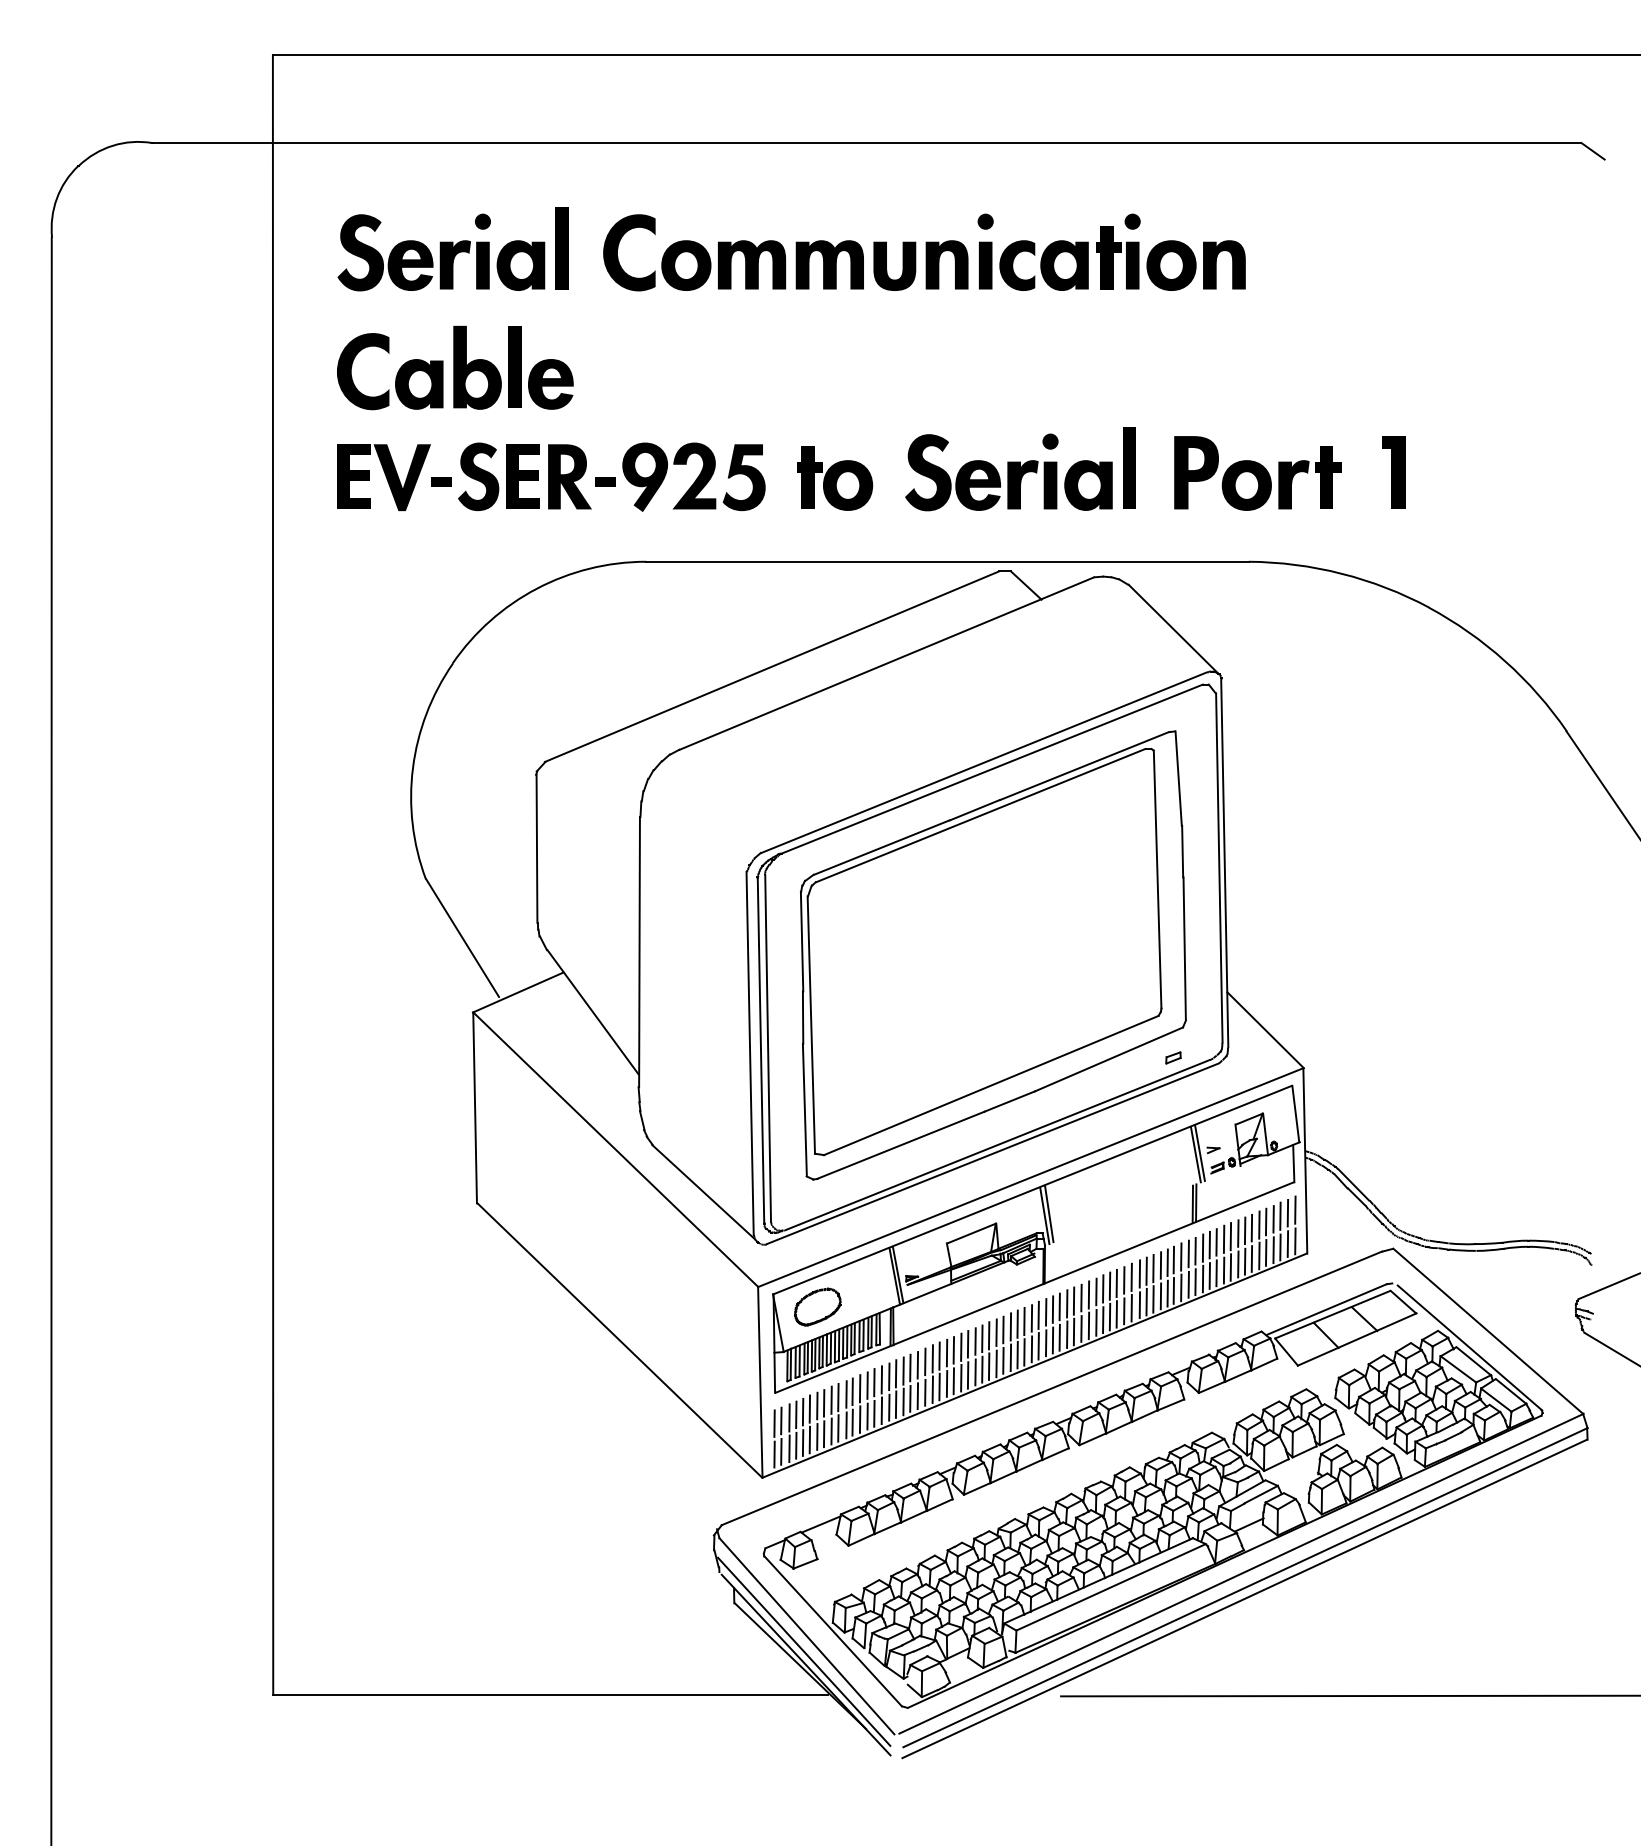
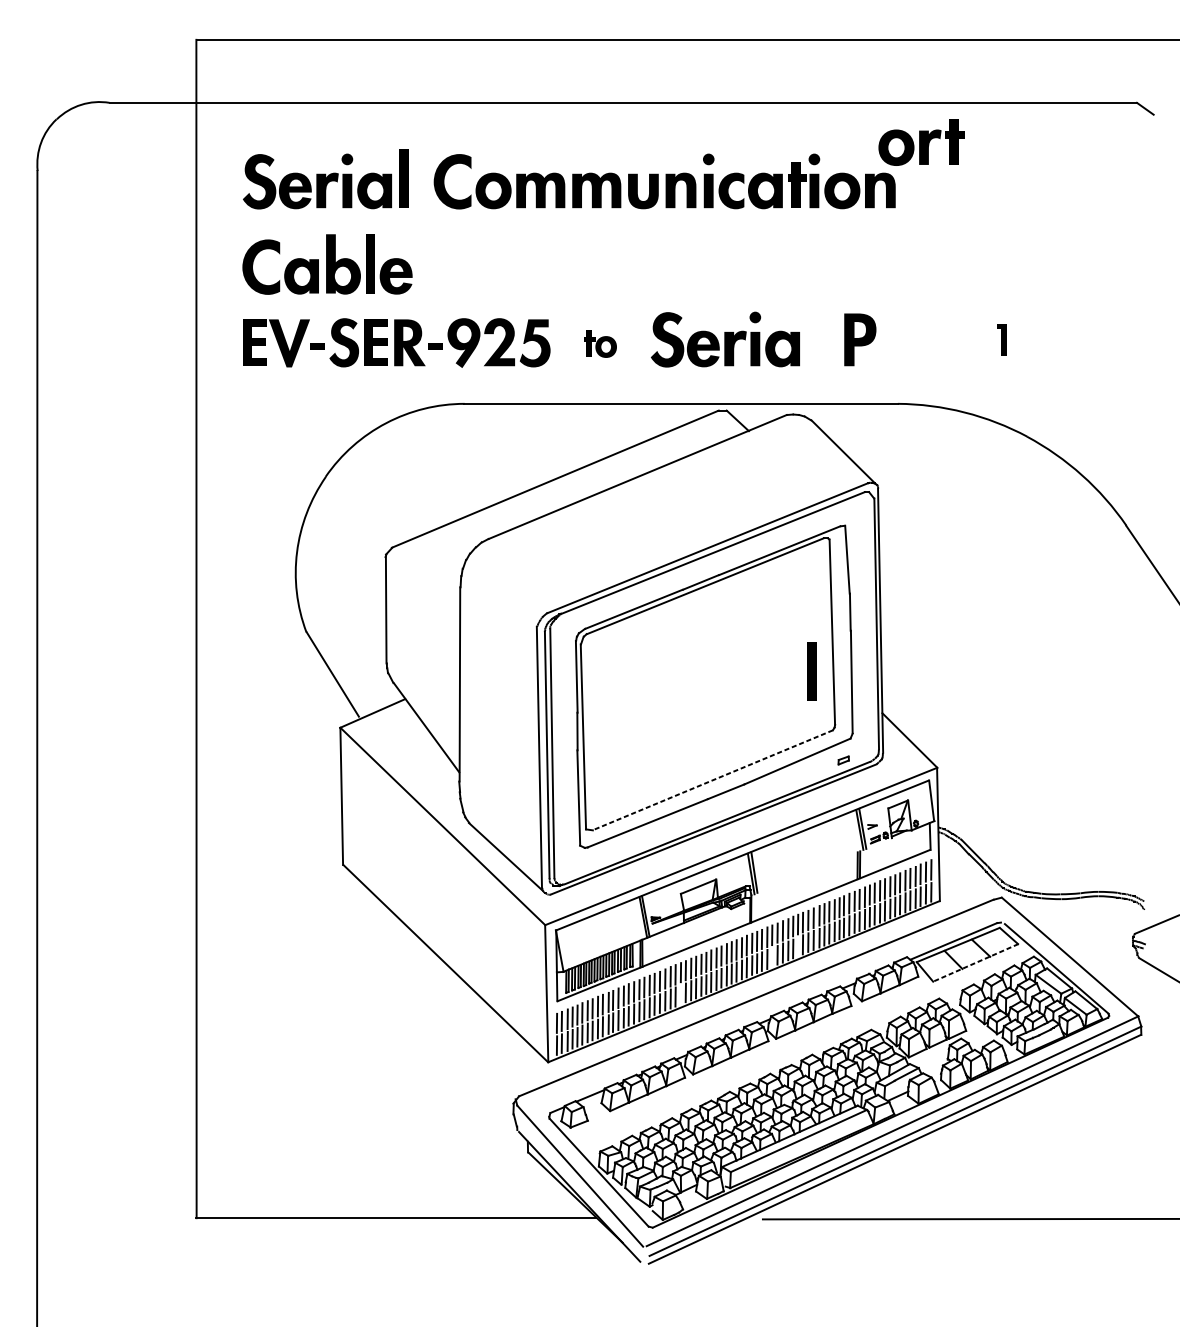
part: (1129, 467) -> (812, 671), moved
part: (1393, 472) -> (1001, 339), size x0.6
part: (835, 478) -> (600, 343), size x0.6
part: (1281, 478) -> (921, 142), moved
line: (990, 1085) -> (712, 780), solid -> dashed
part: (817, 1306) -> (587, 939), removed
line: (1109, 1316) -> (797, 946), removed
line: (1073, 1331) -> (771, 957), removed
line: (1357, 1339) -> (975, 962), solid -> dashed
line: (946, 1383) -> (680, 994), removed
line: (804, 1651) -> (578, 1187), removed

